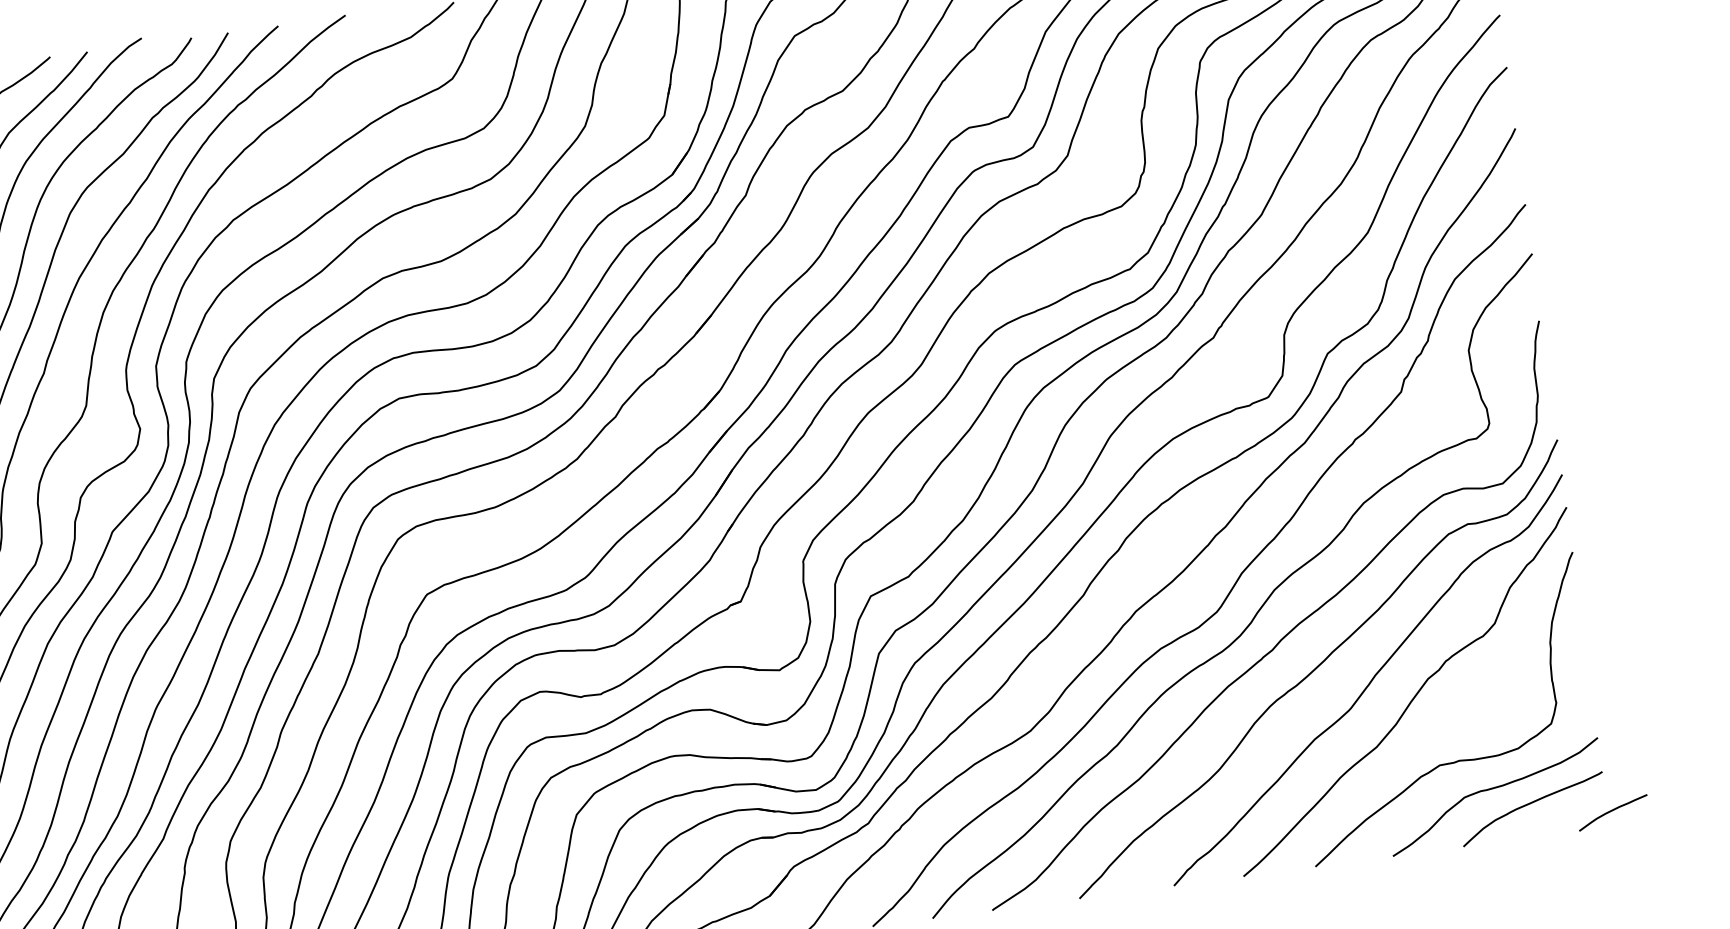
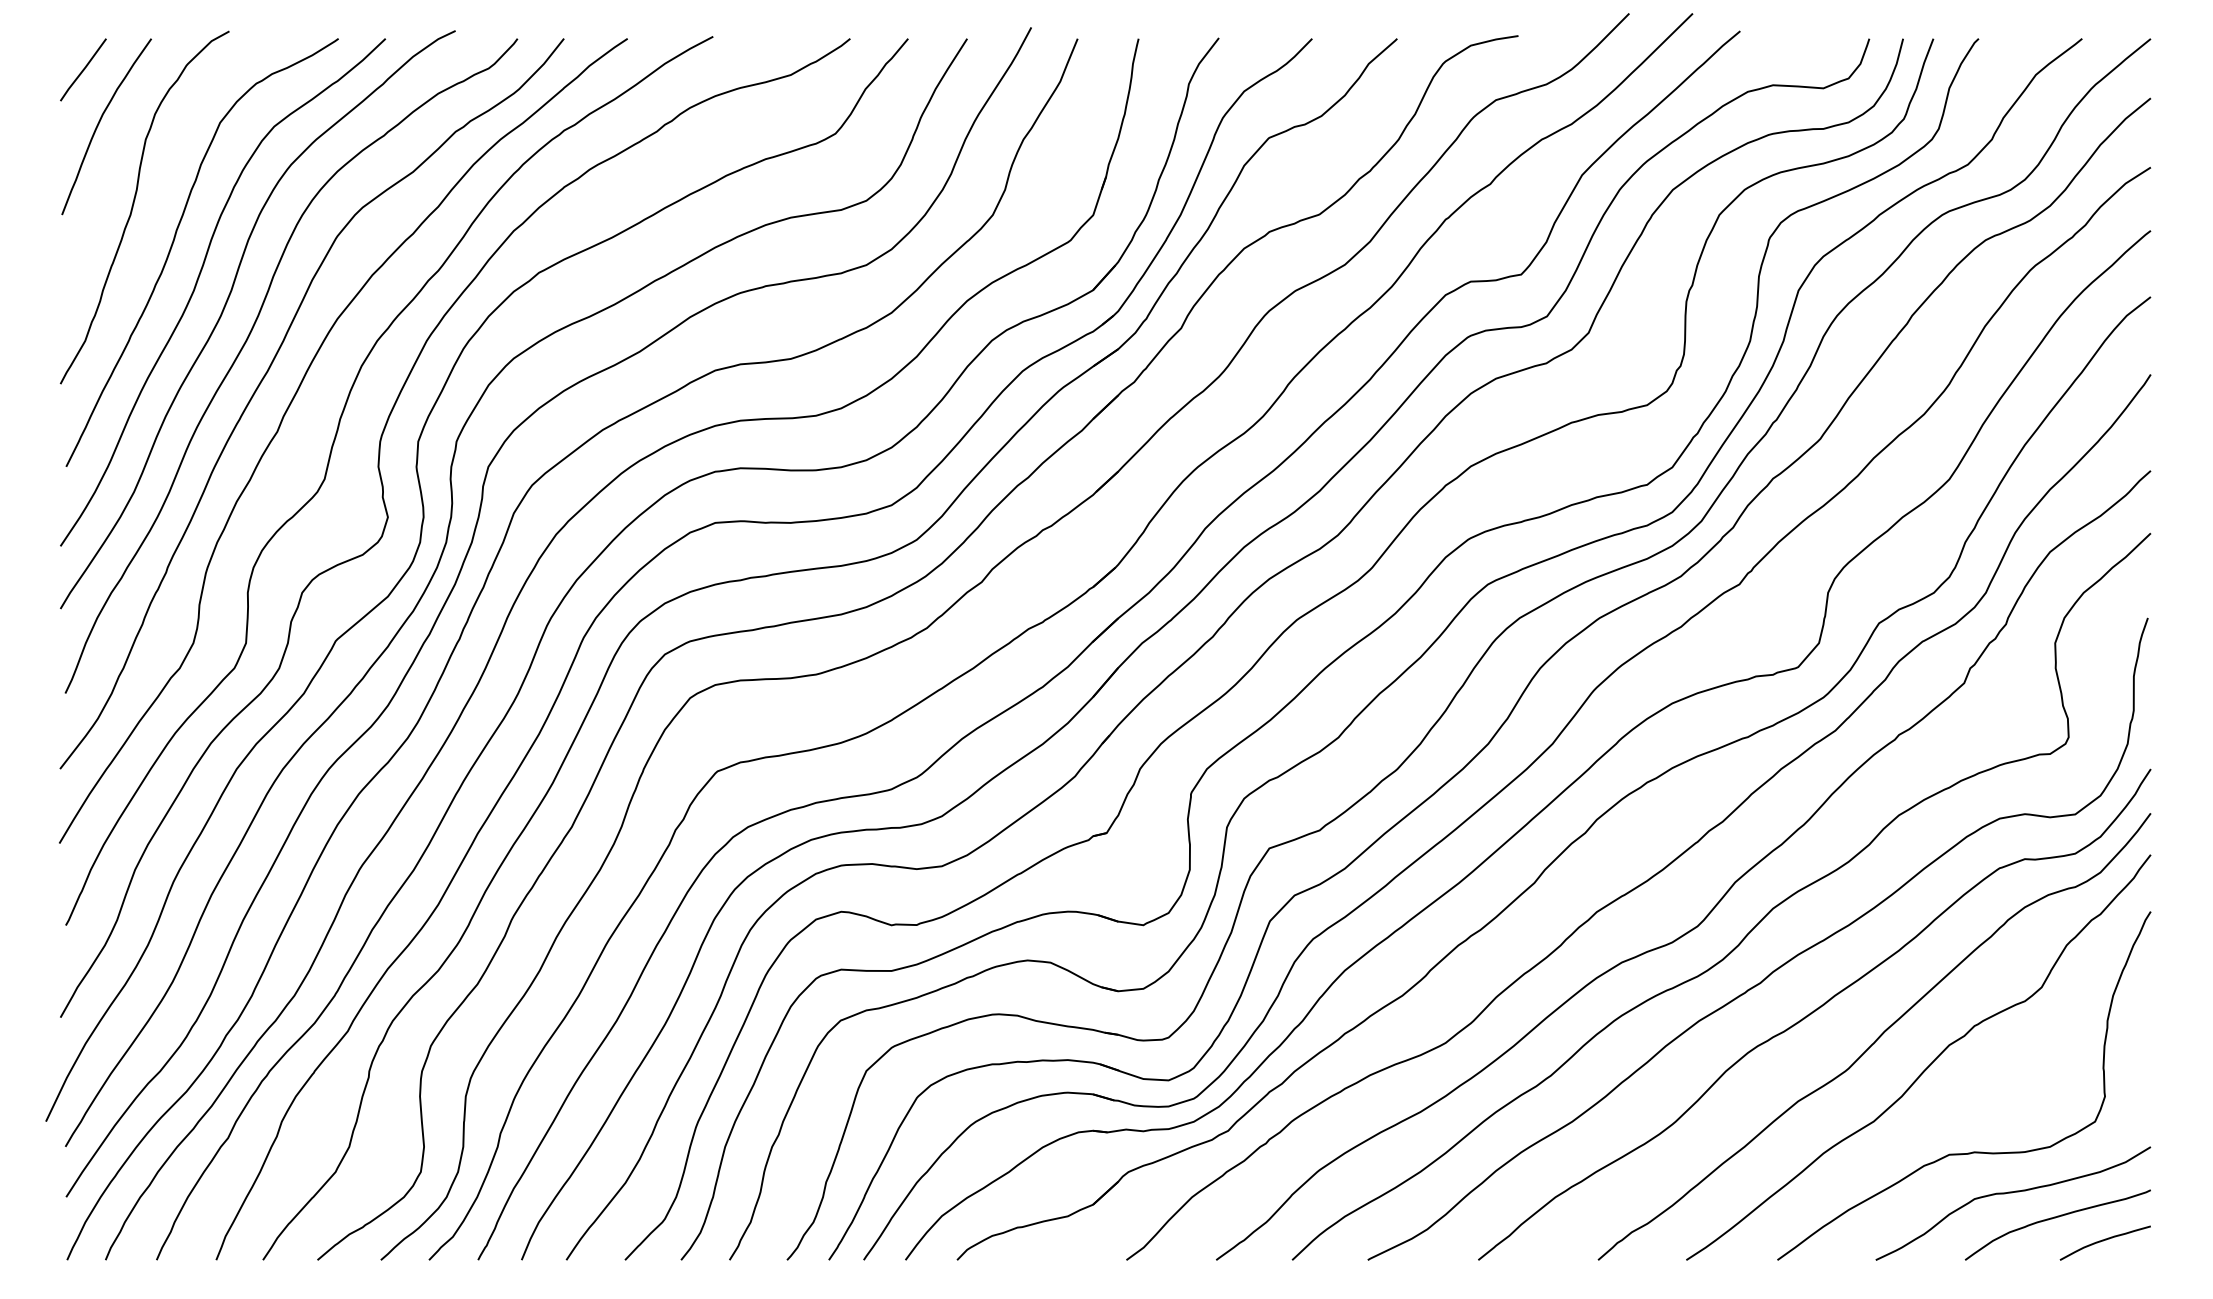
curve: (1611, 811) -> (2103, 1241), moved

